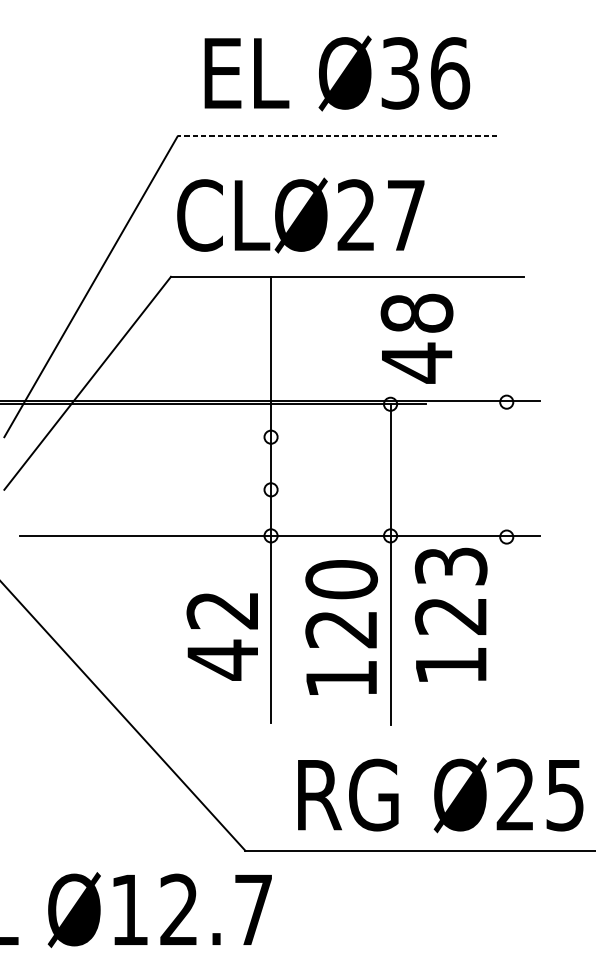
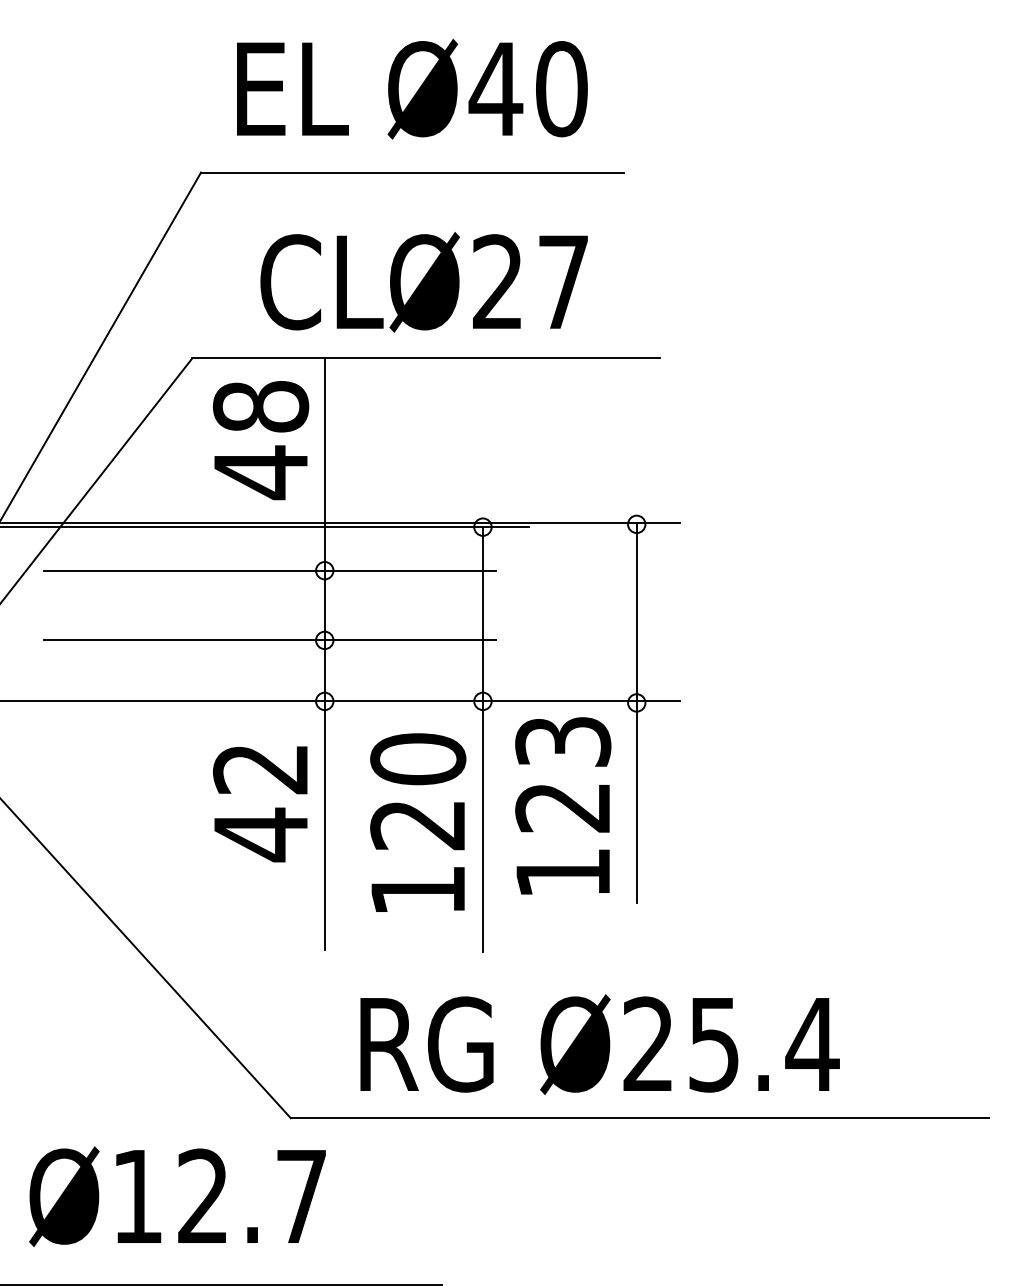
text: (424, 73) -> (528, 89), Ø36 -> Ø40
line: (337, 136) -> (412, 172), dashed -> solid
text: (300, 215) -> (423, 282), moved
text: (417, 338) -> (261, 440), moved
line: (229, 437) -> (269, 570), added
line: (229, 489) -> (269, 640), added
line: (506, 544) -> (636, 712), added
text: (222, 637) -> (260, 804), moved

